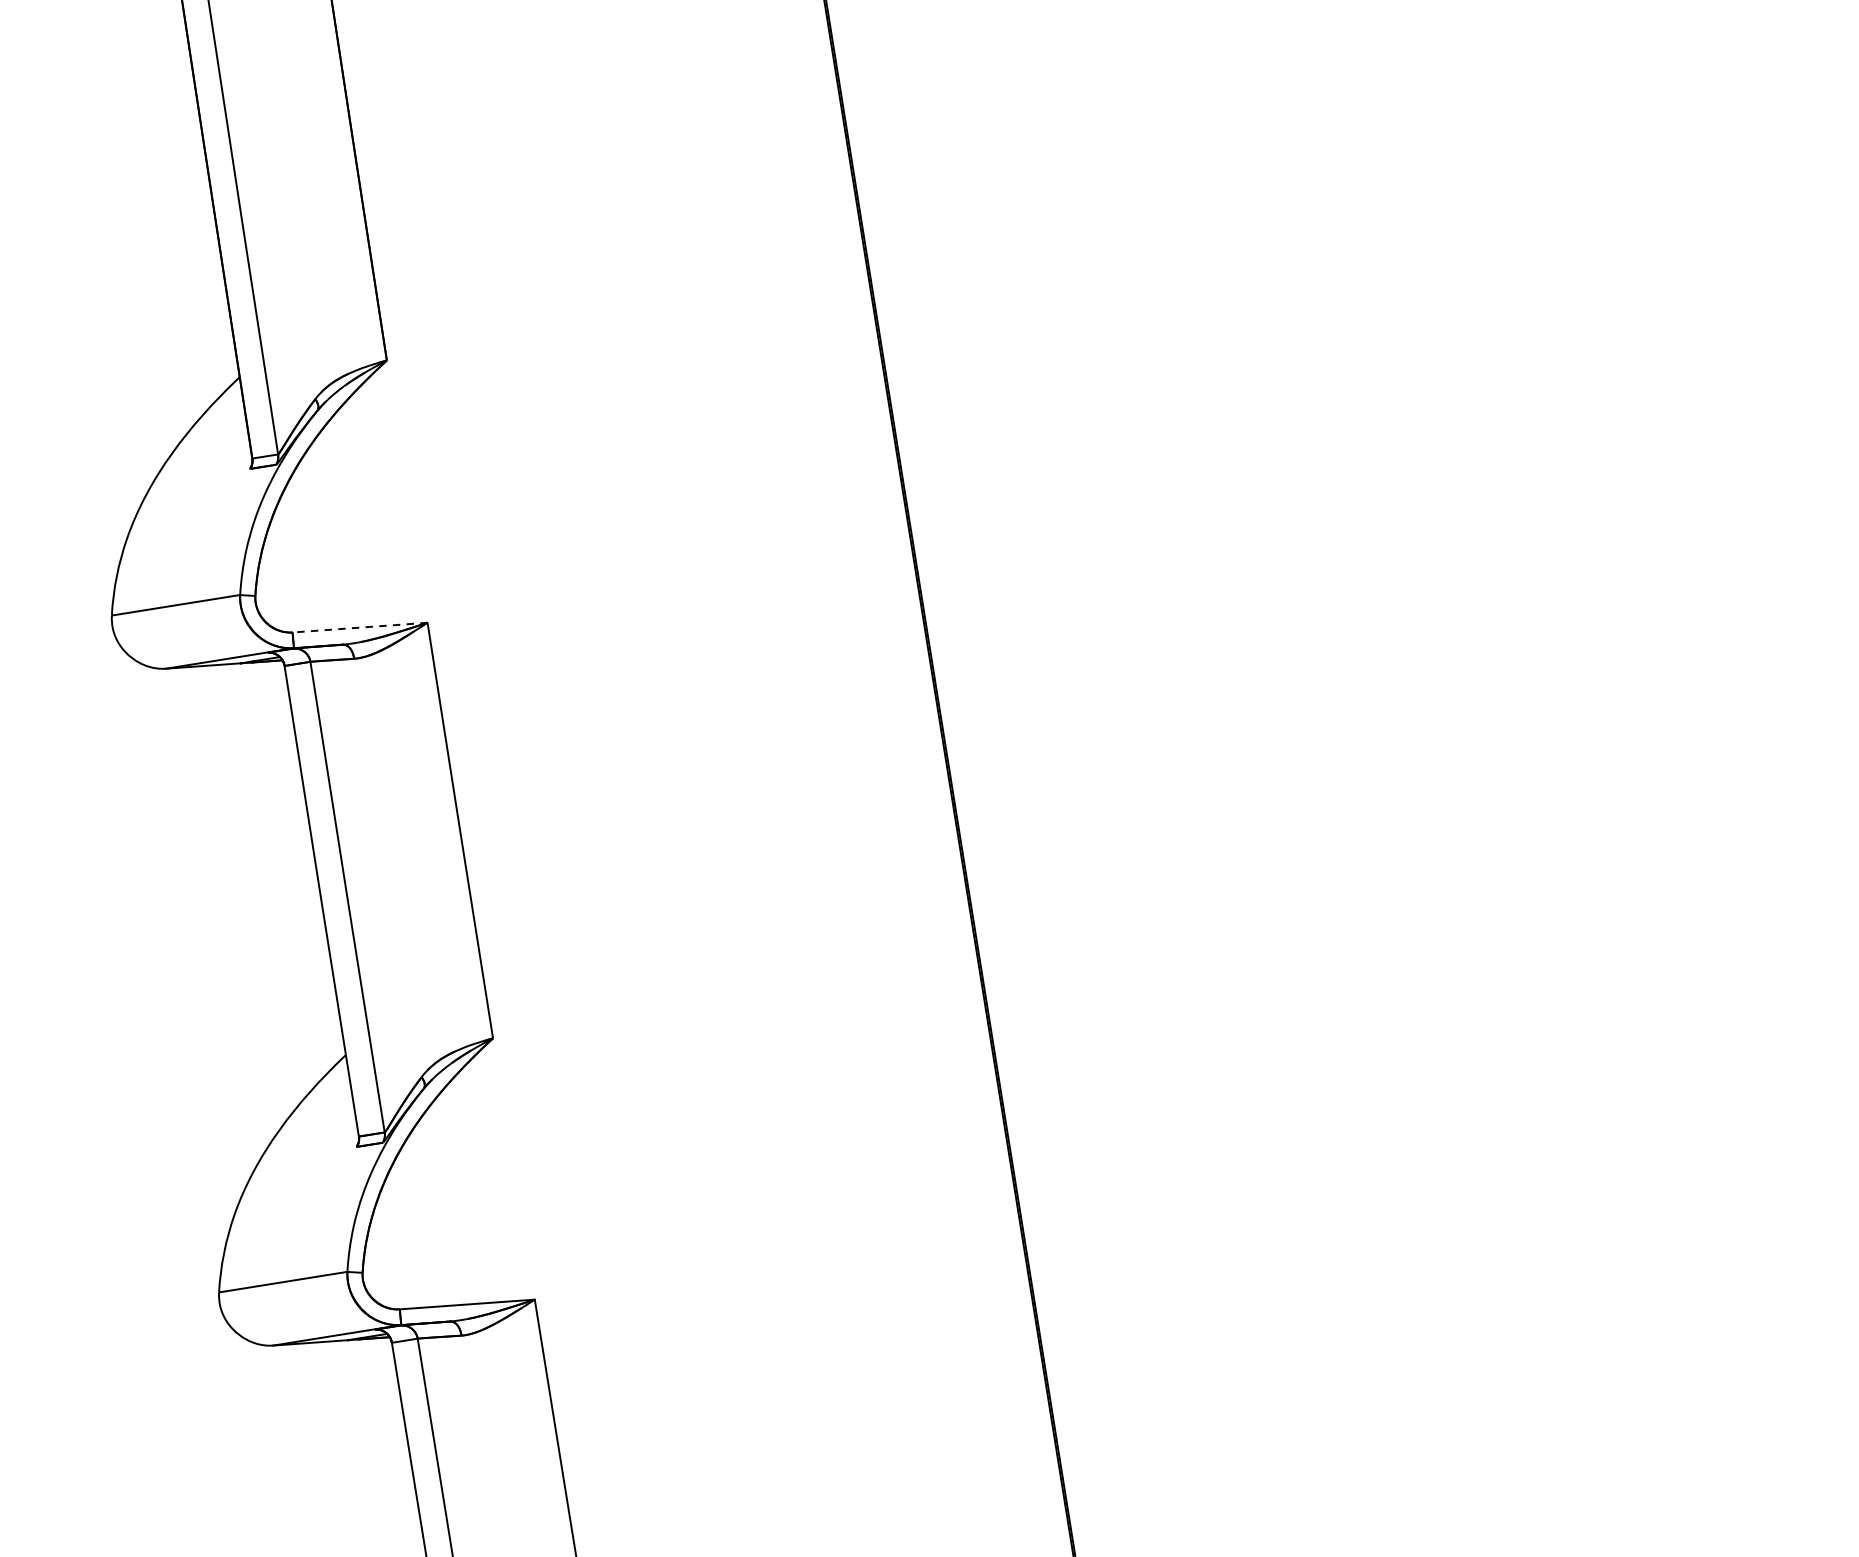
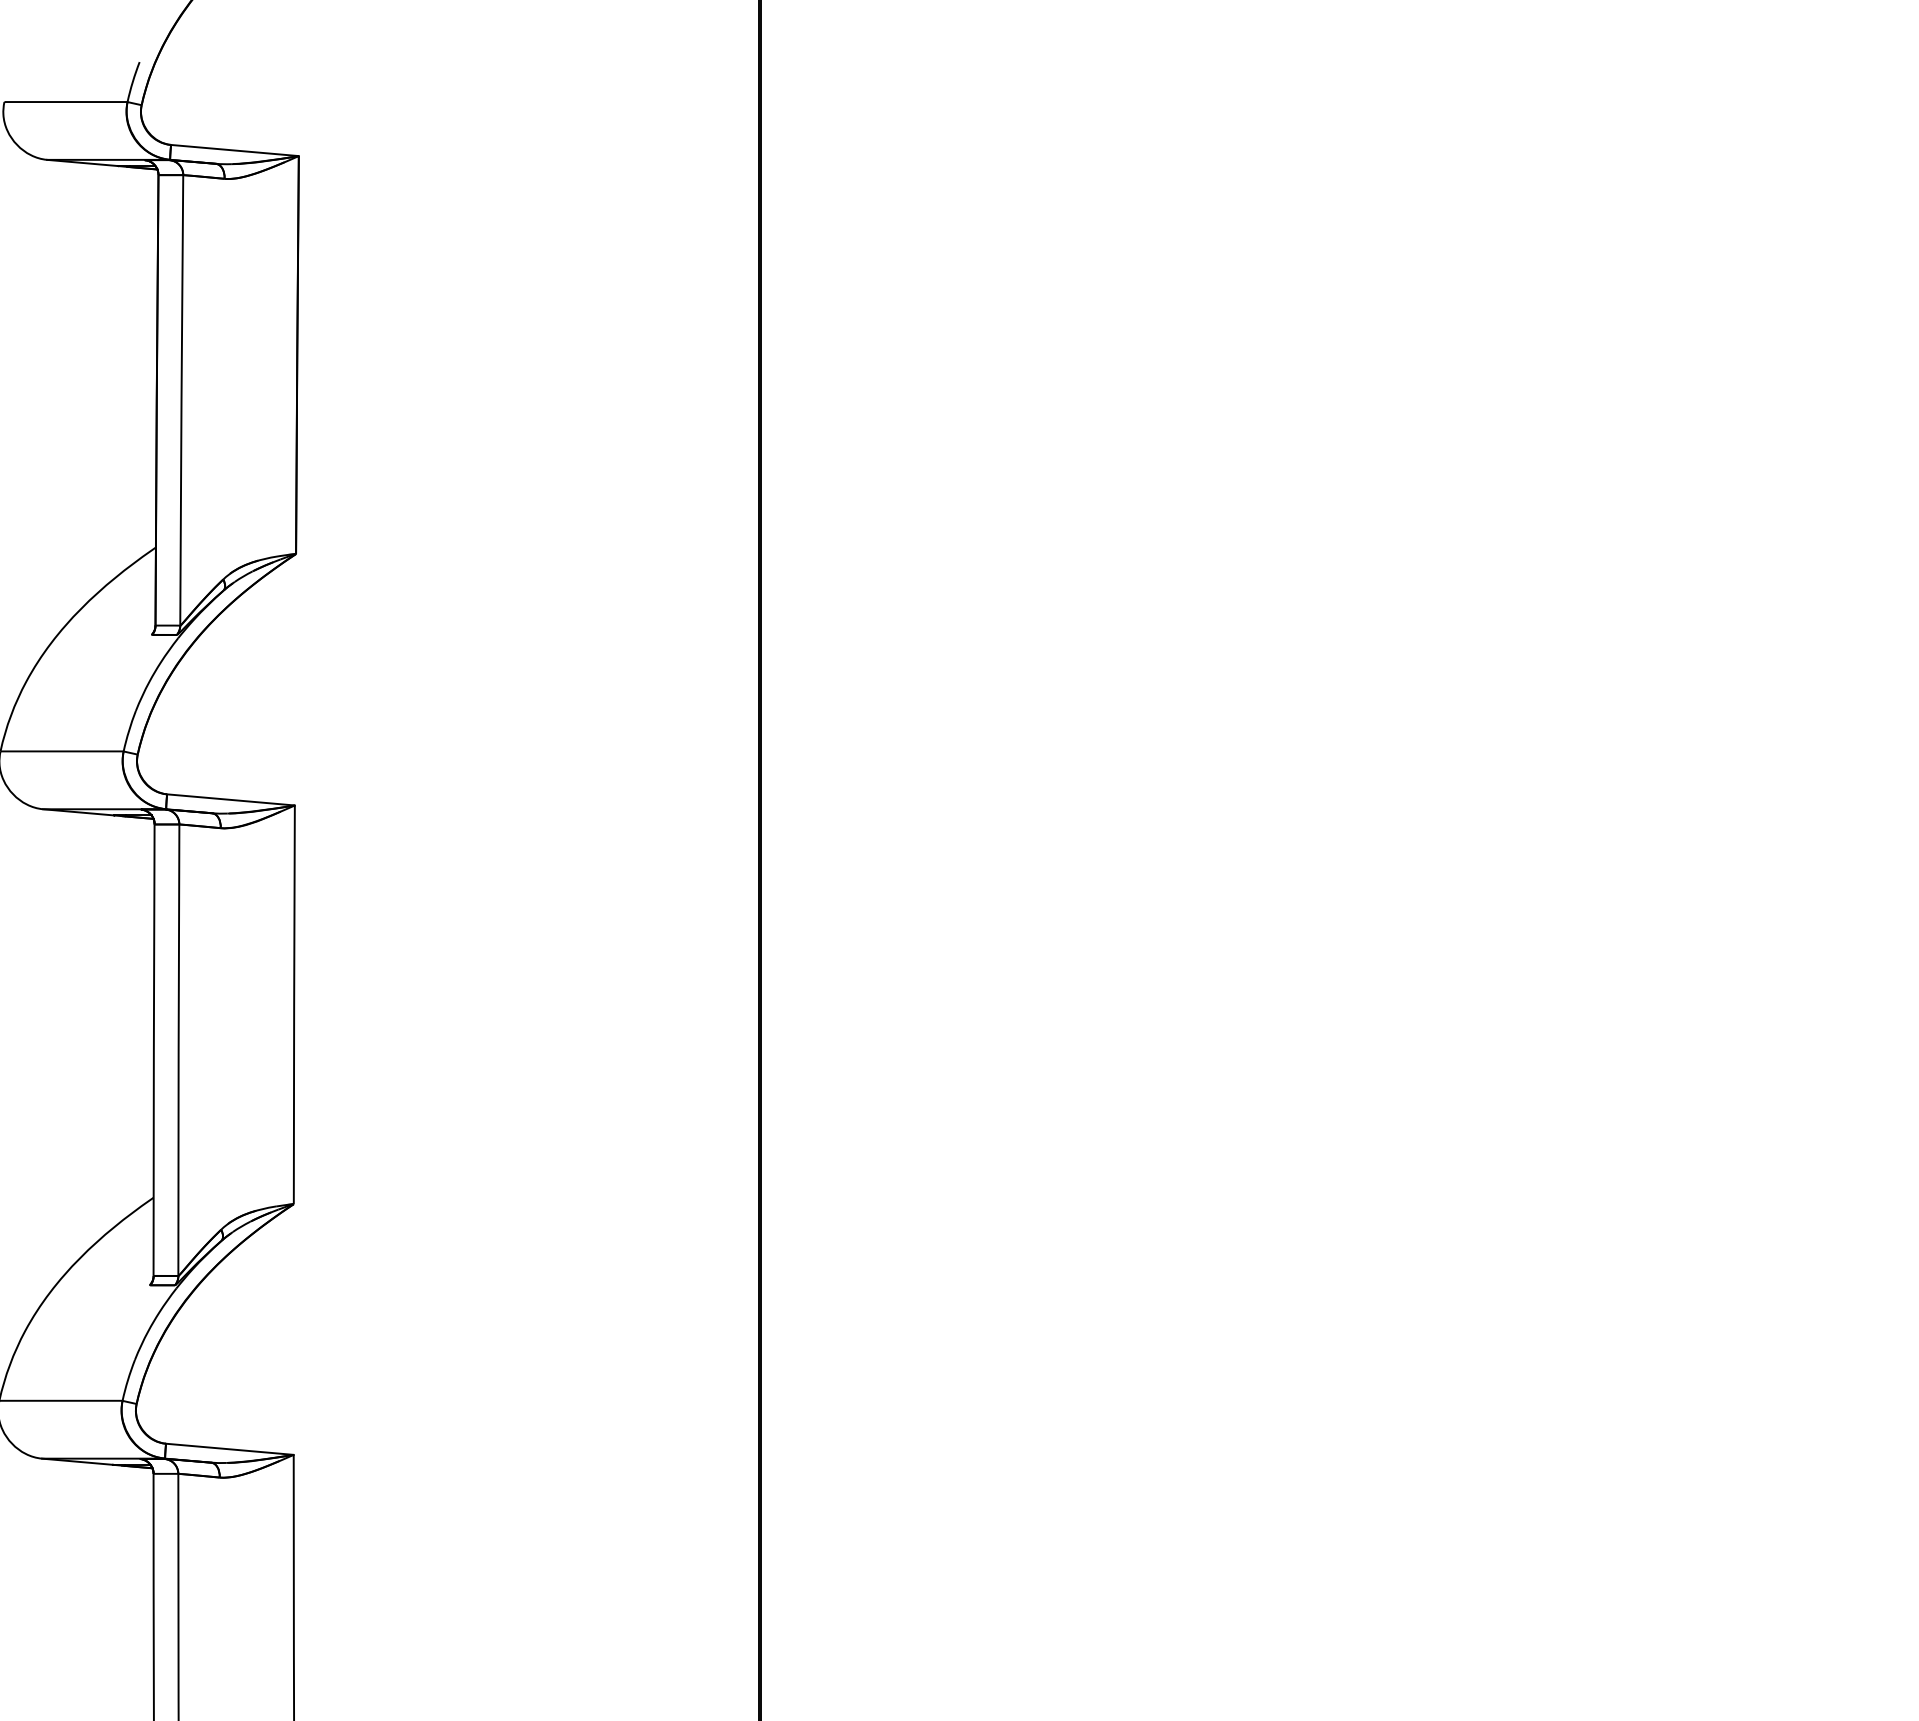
line: (359, 627) -> (230, 799), dashed -> solid

